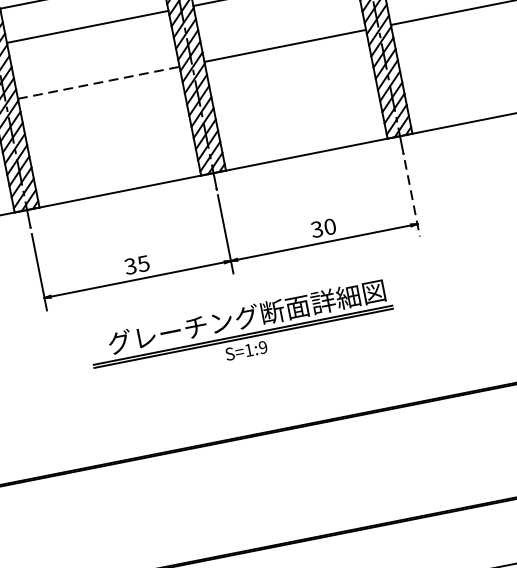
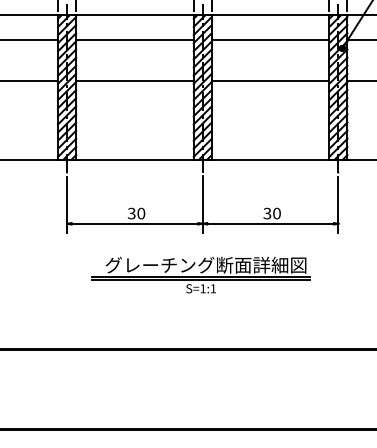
line: (98, 82) -> (134, 80), dashed -> solid
line: (412, 198) -> (338, 205), dashed -> solid
text: (143, 263) -> (141, 213), 35 -> 30
text: (263, 347) -> (213, 288), S=1:9 -> S=1:1

